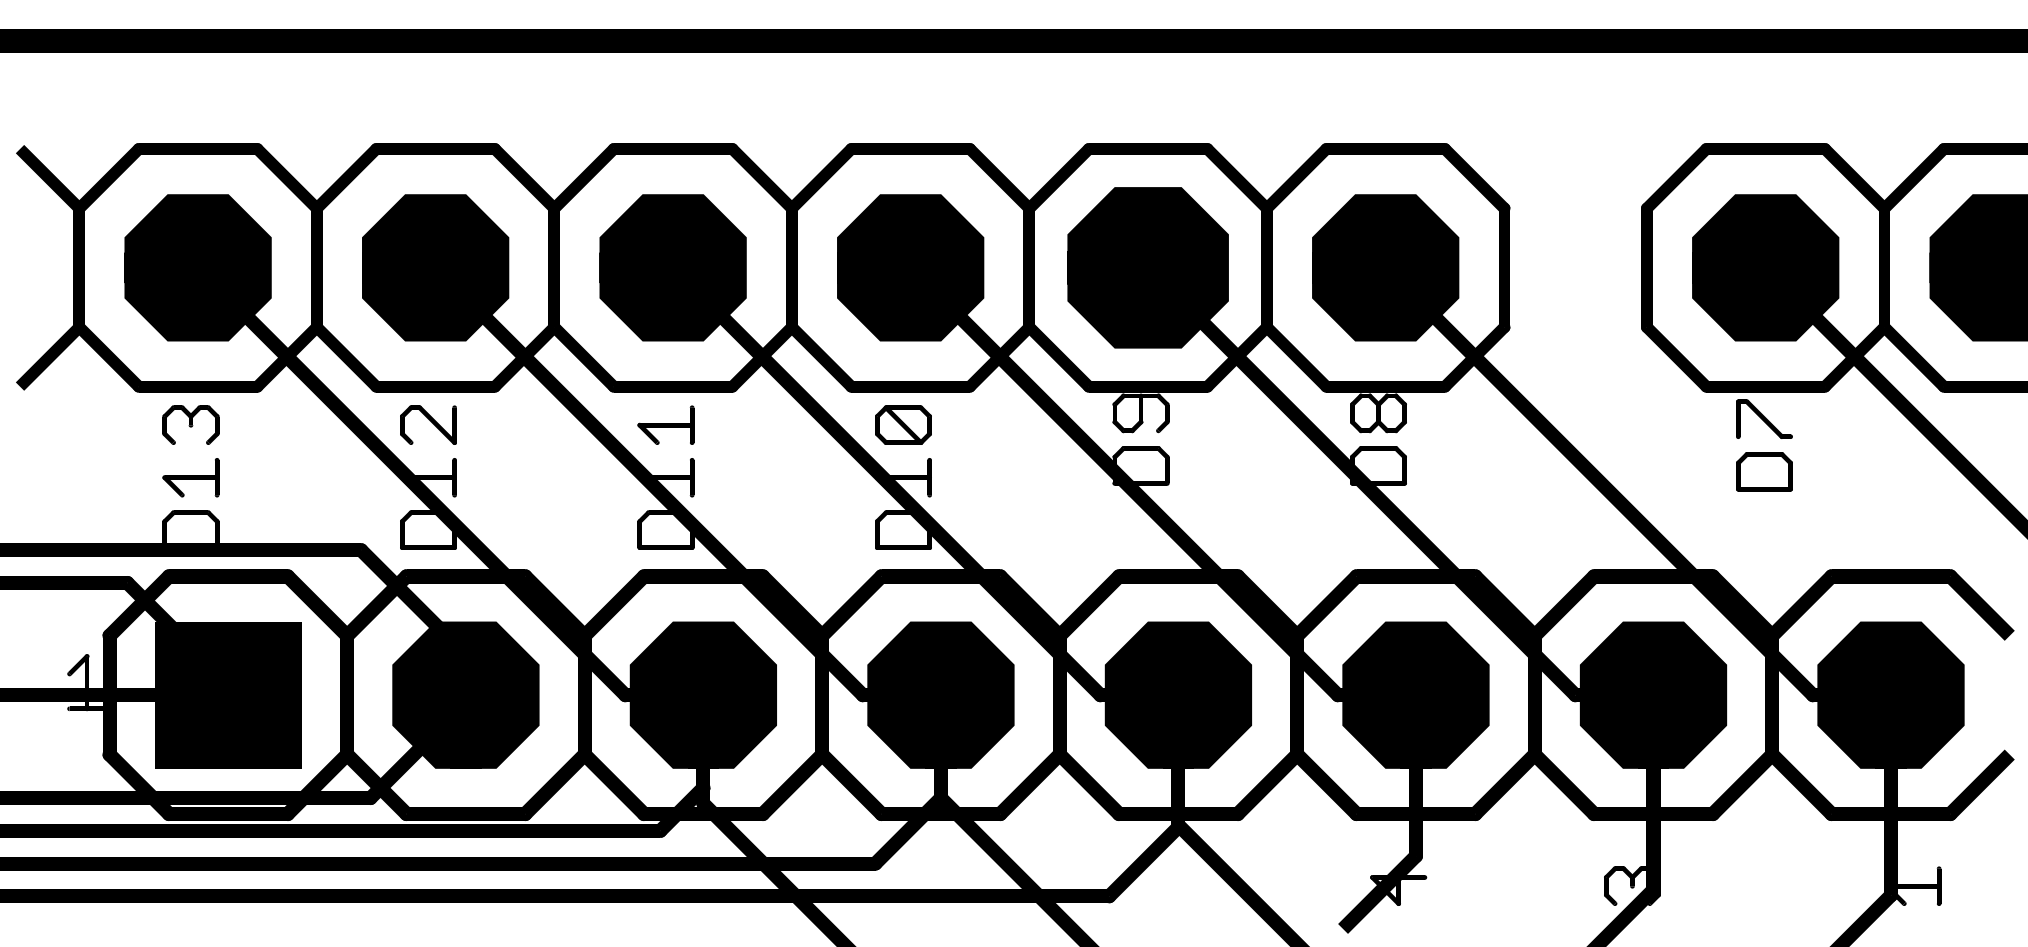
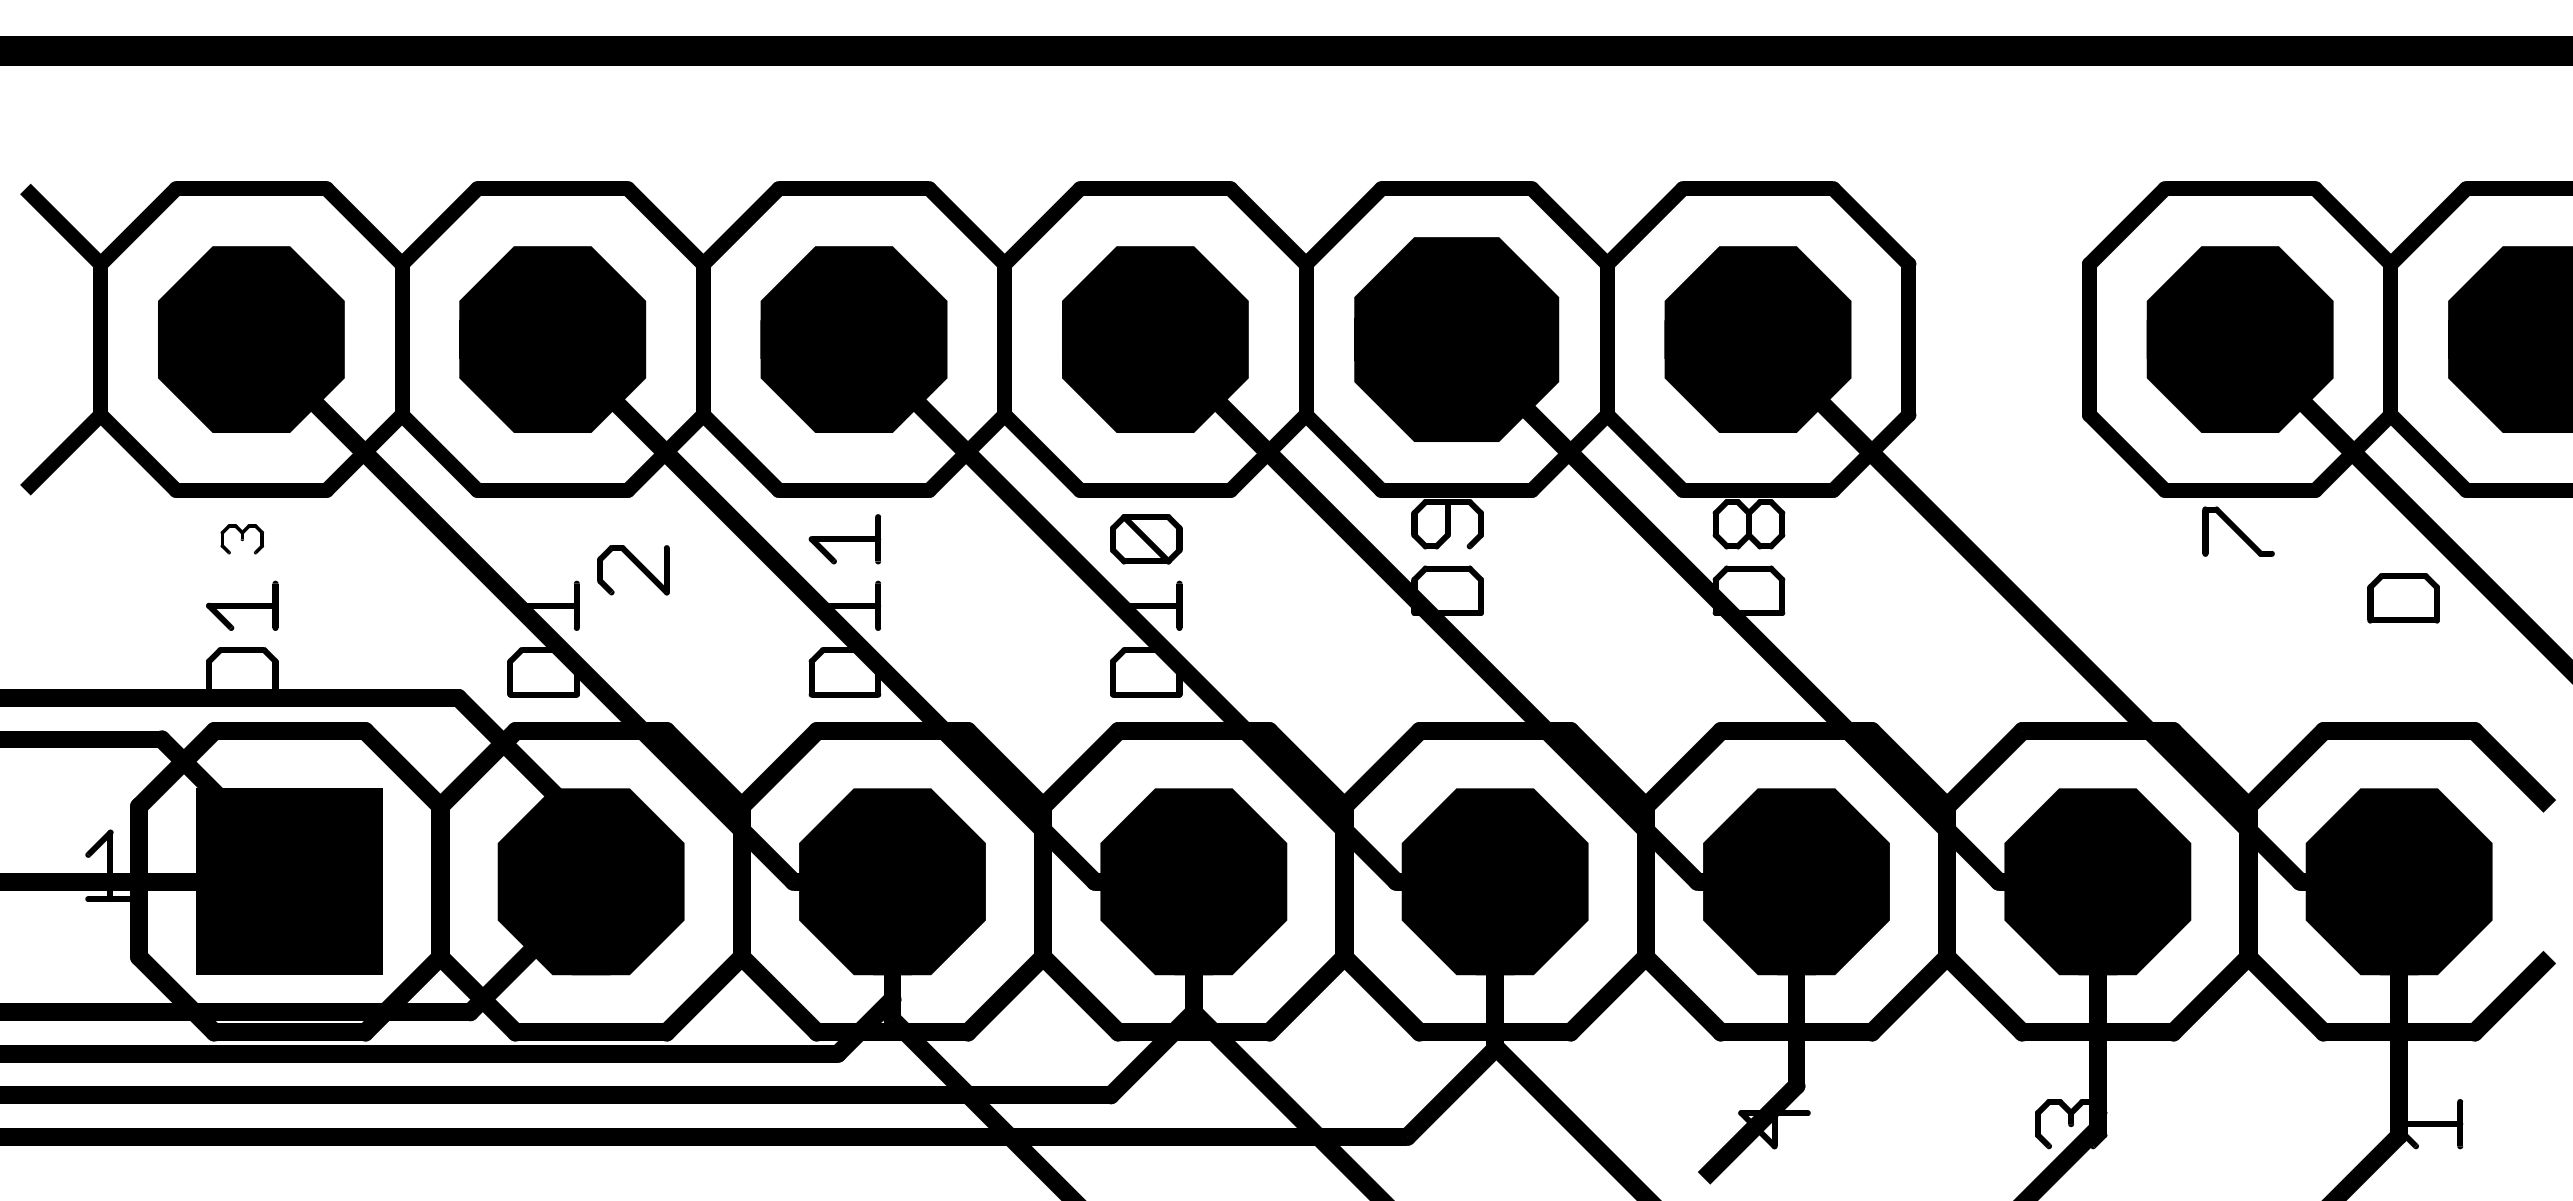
part: (191, 425) -> (242, 539), size x0.6
part: (428, 425) -> (633, 570), moved
part: (1764, 471) -> (2403, 598), moved

